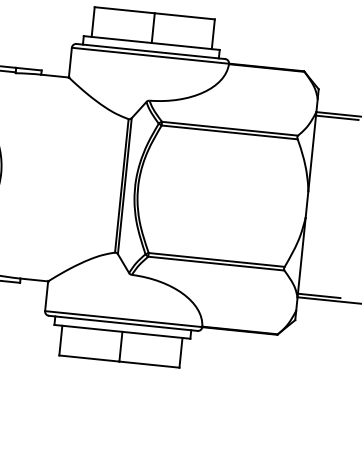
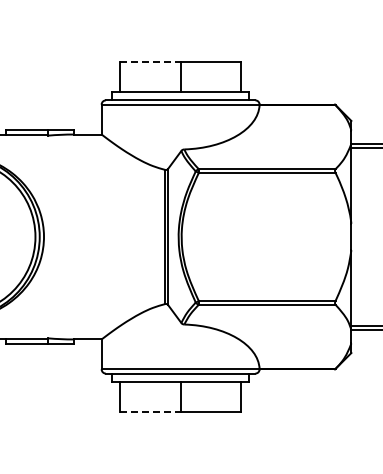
line: (124, 9) -> (150, 61), solid -> dashed
line: (89, 359) -> (150, 412), solid -> dashed

